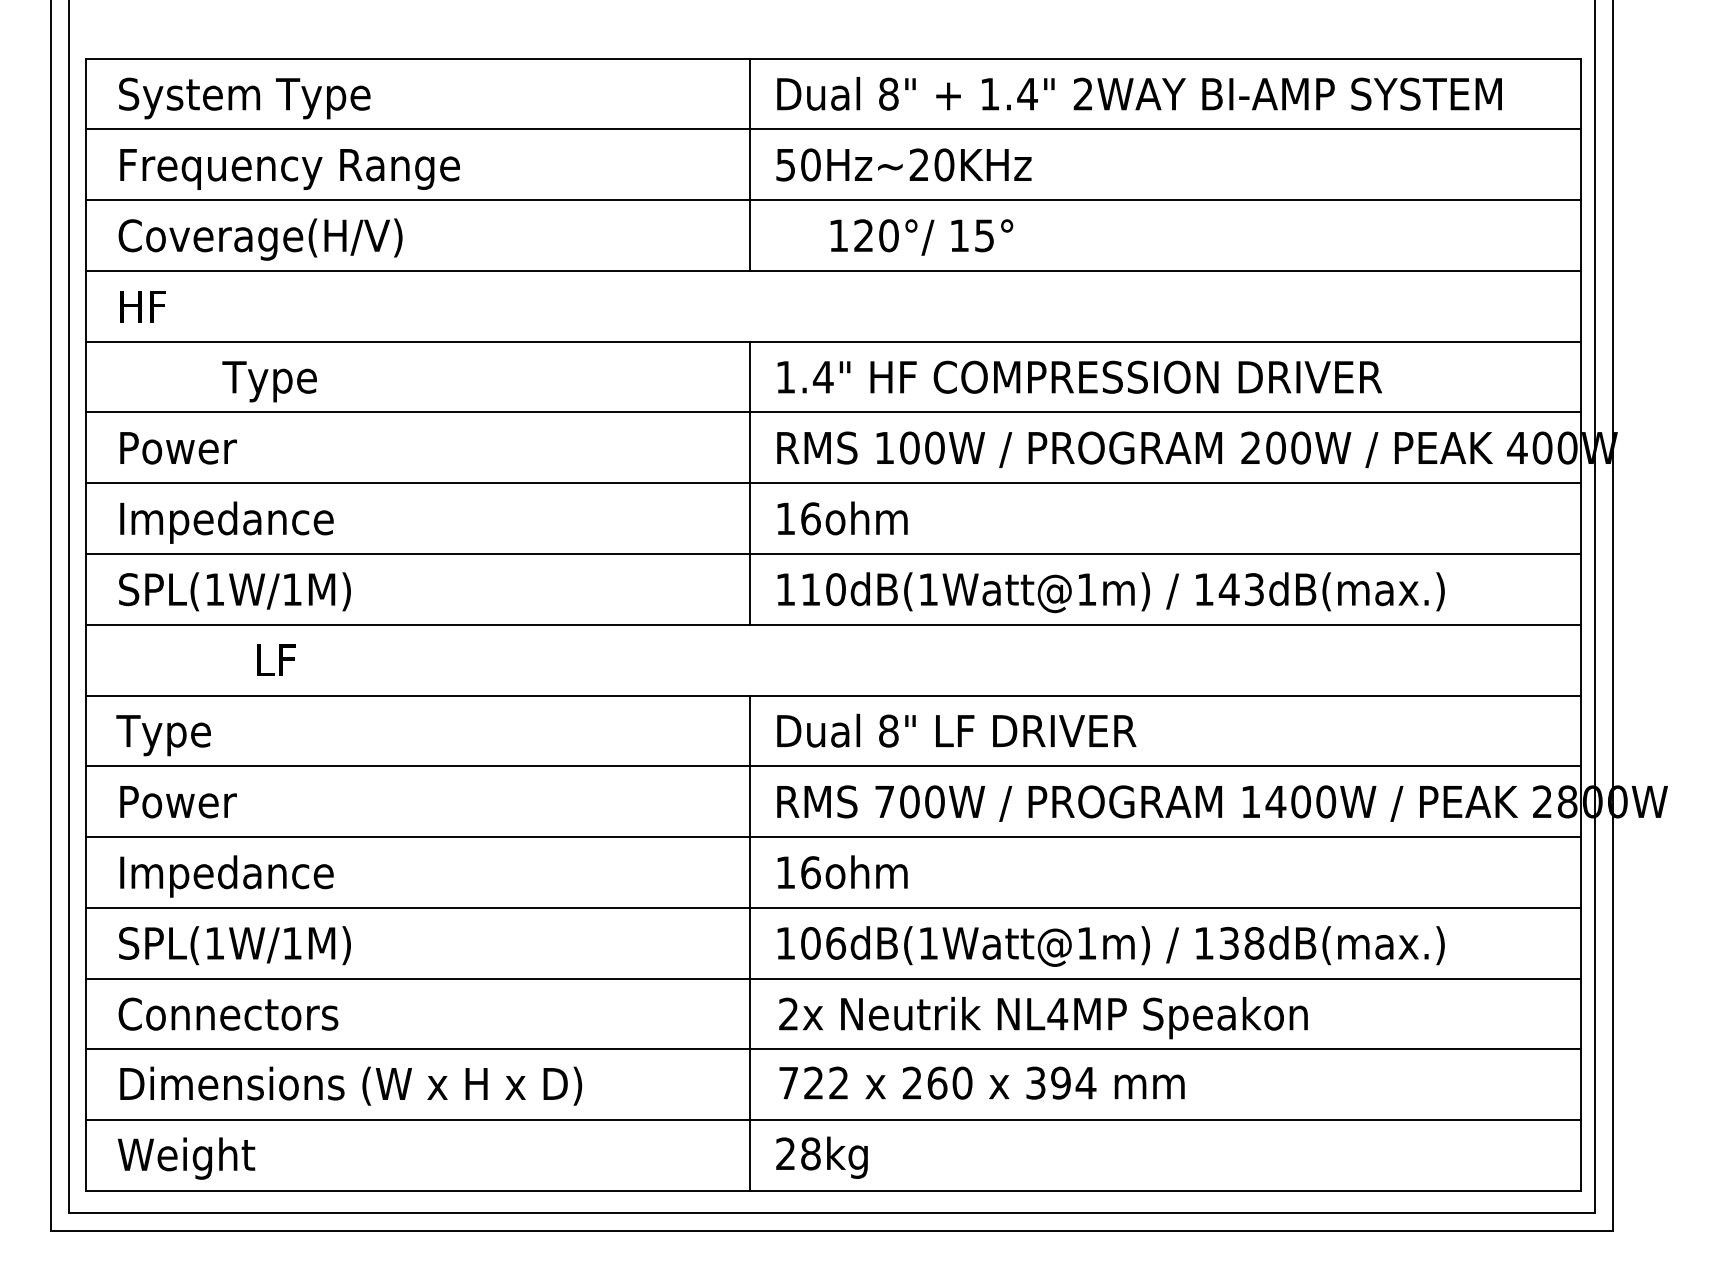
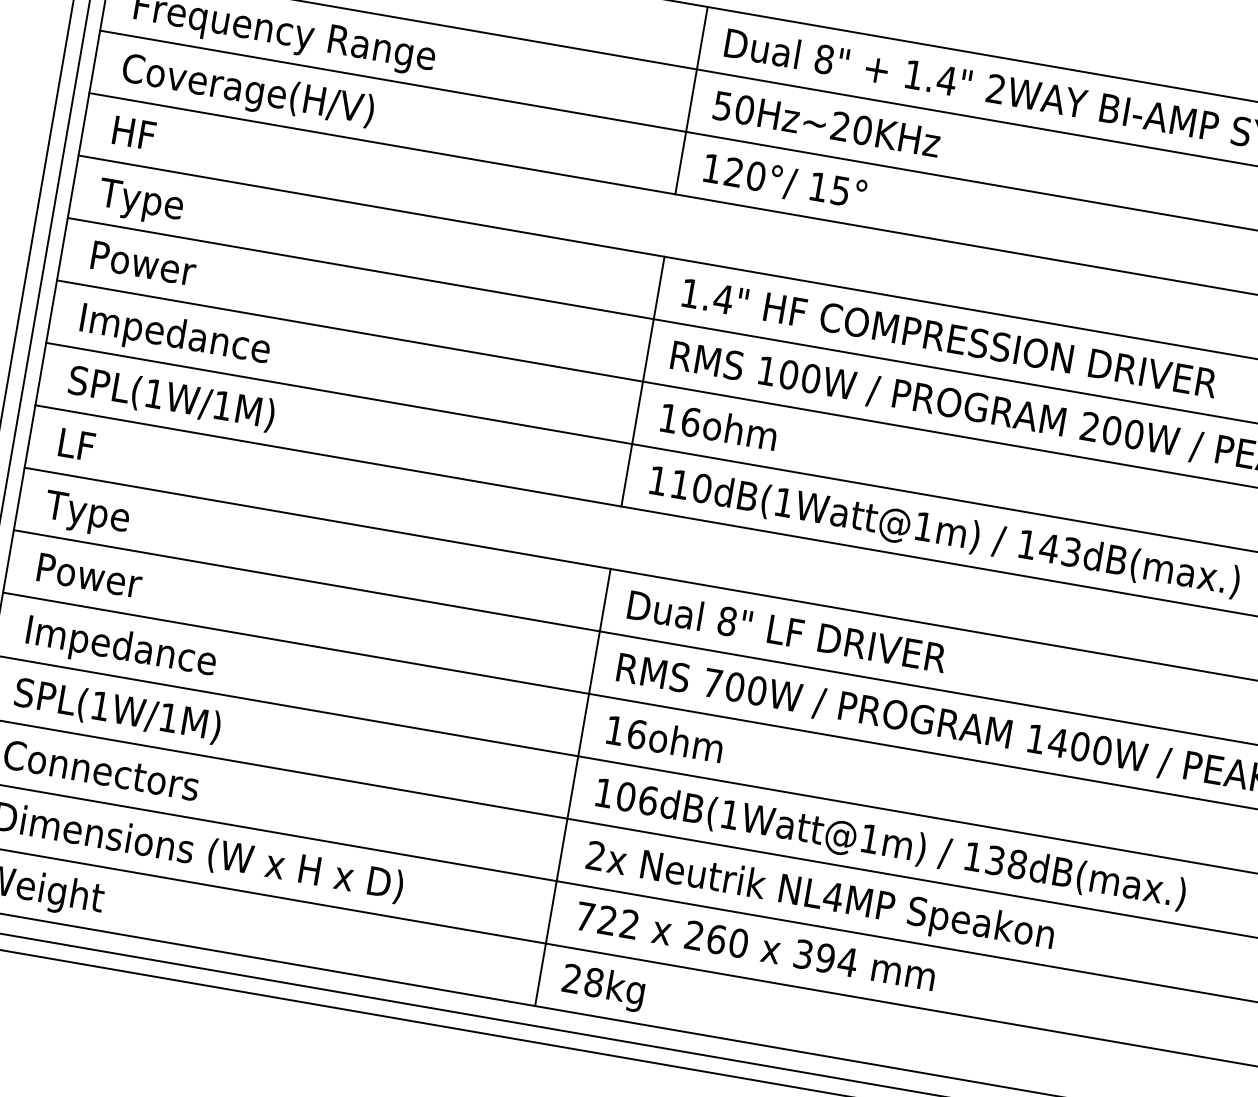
text: (921, 237) -> (784, 182), moved
text: (269, 381) -> (140, 202), moved
text: (276, 659) -> (77, 444), moved

